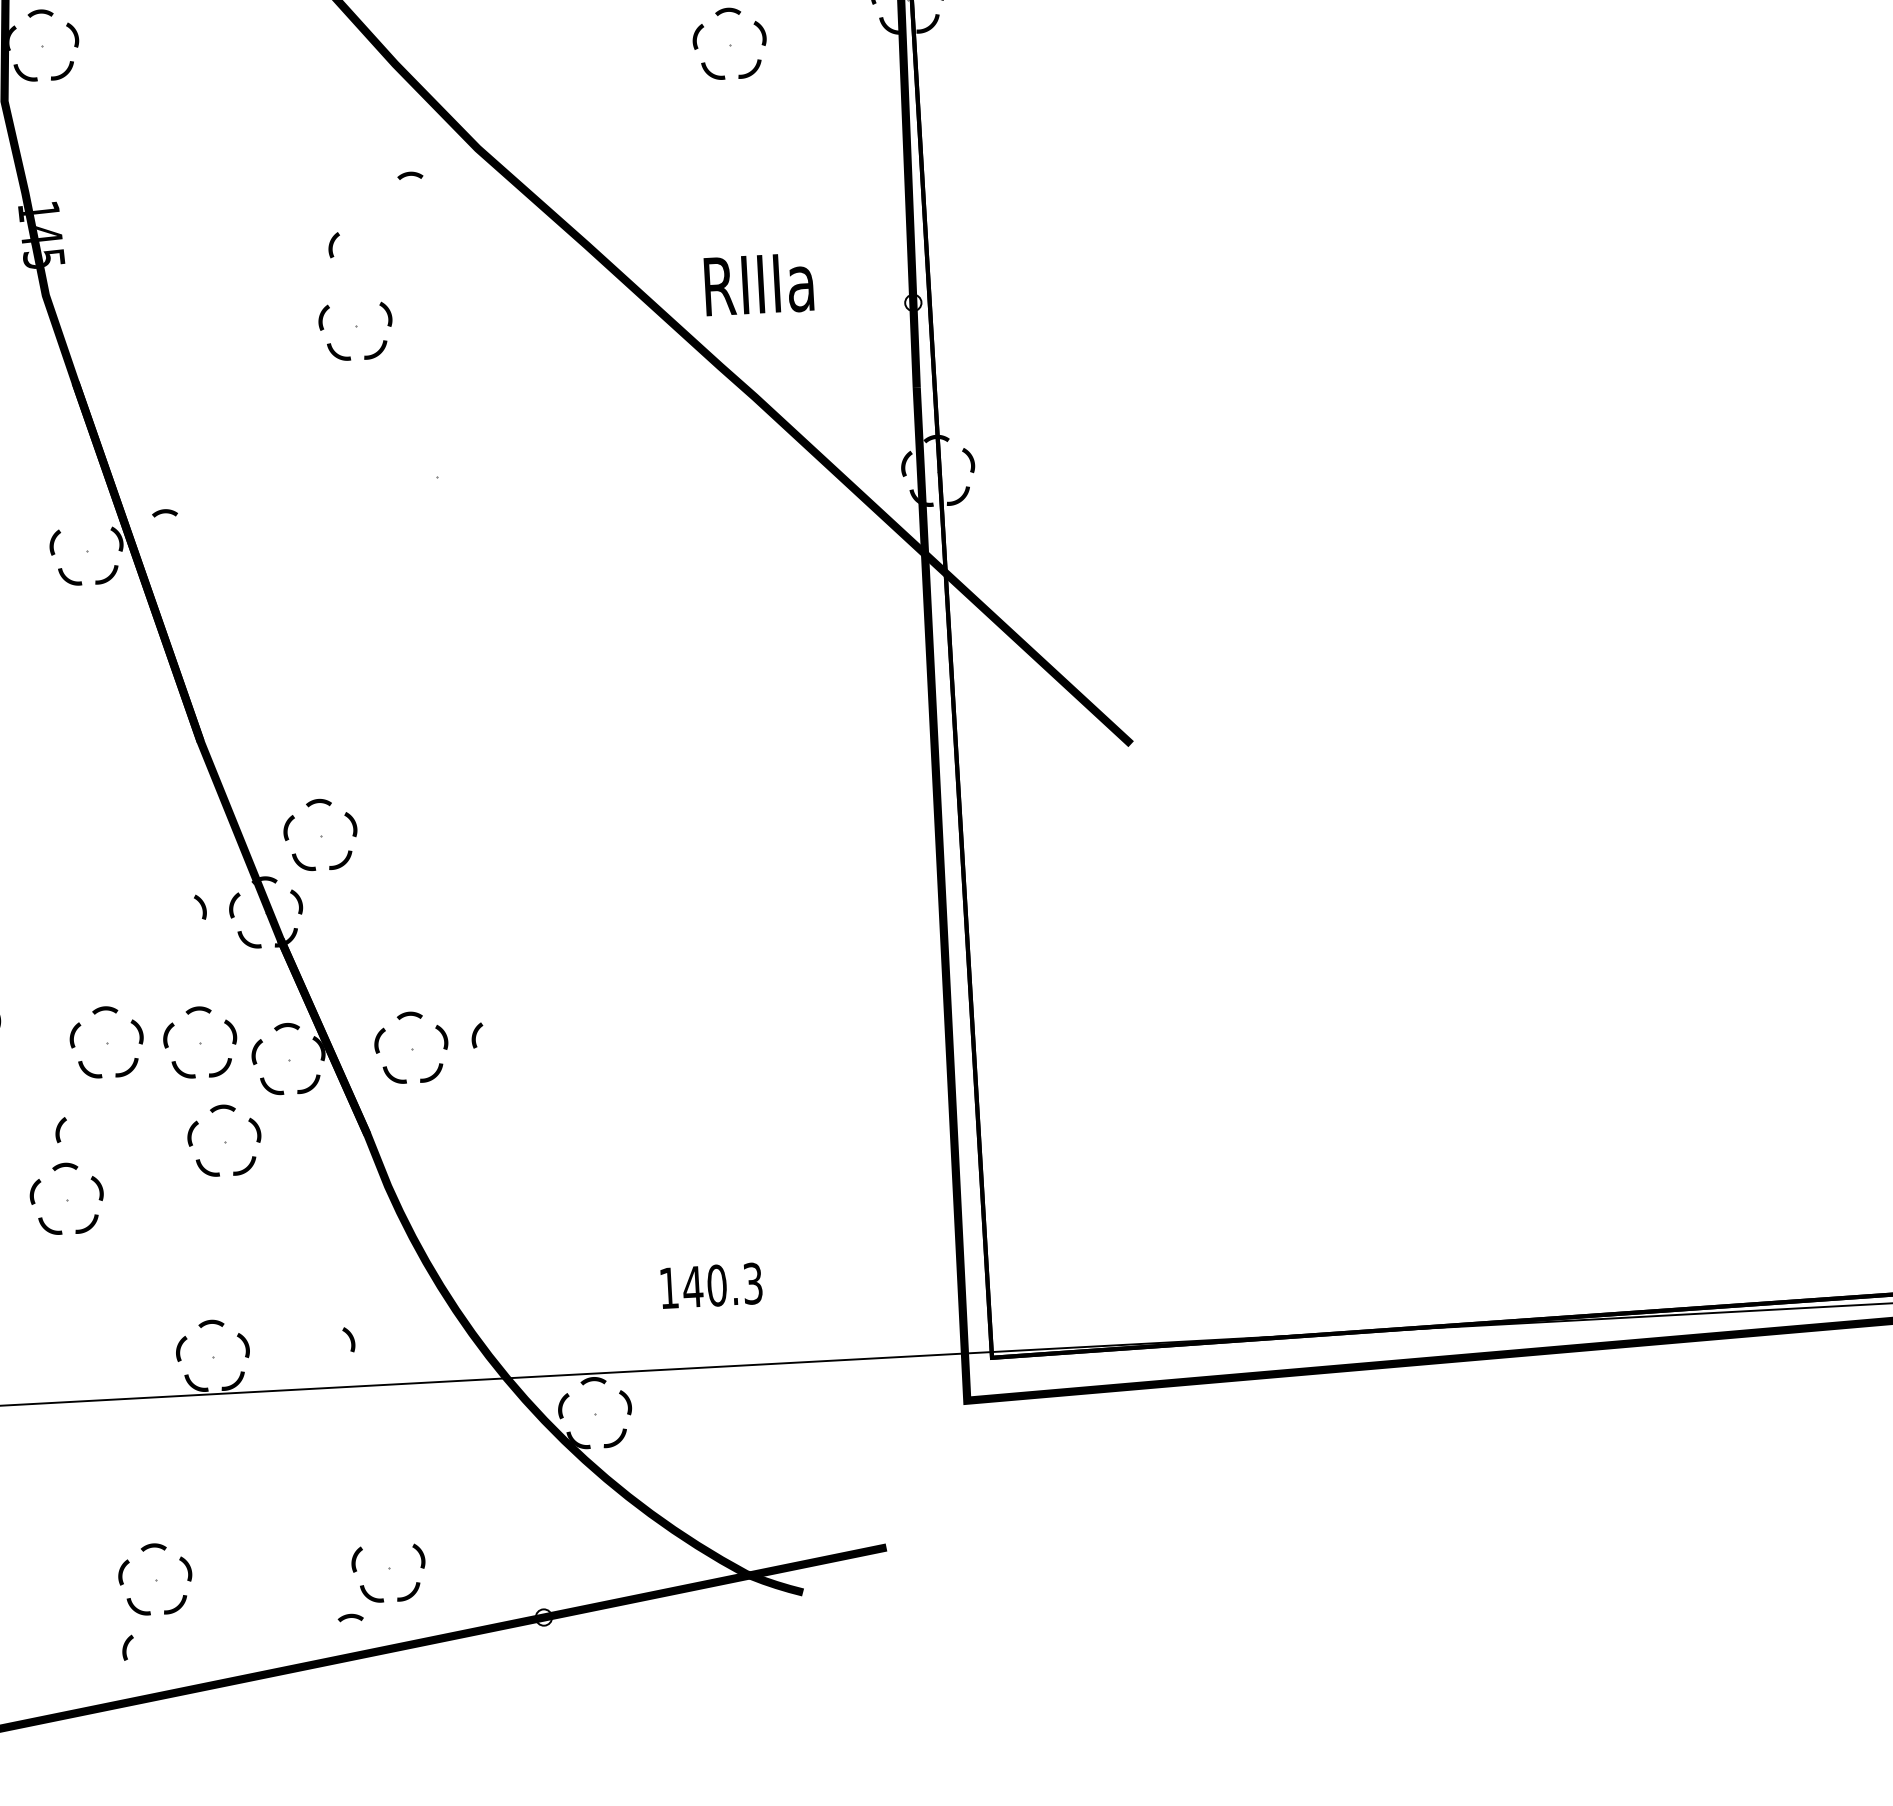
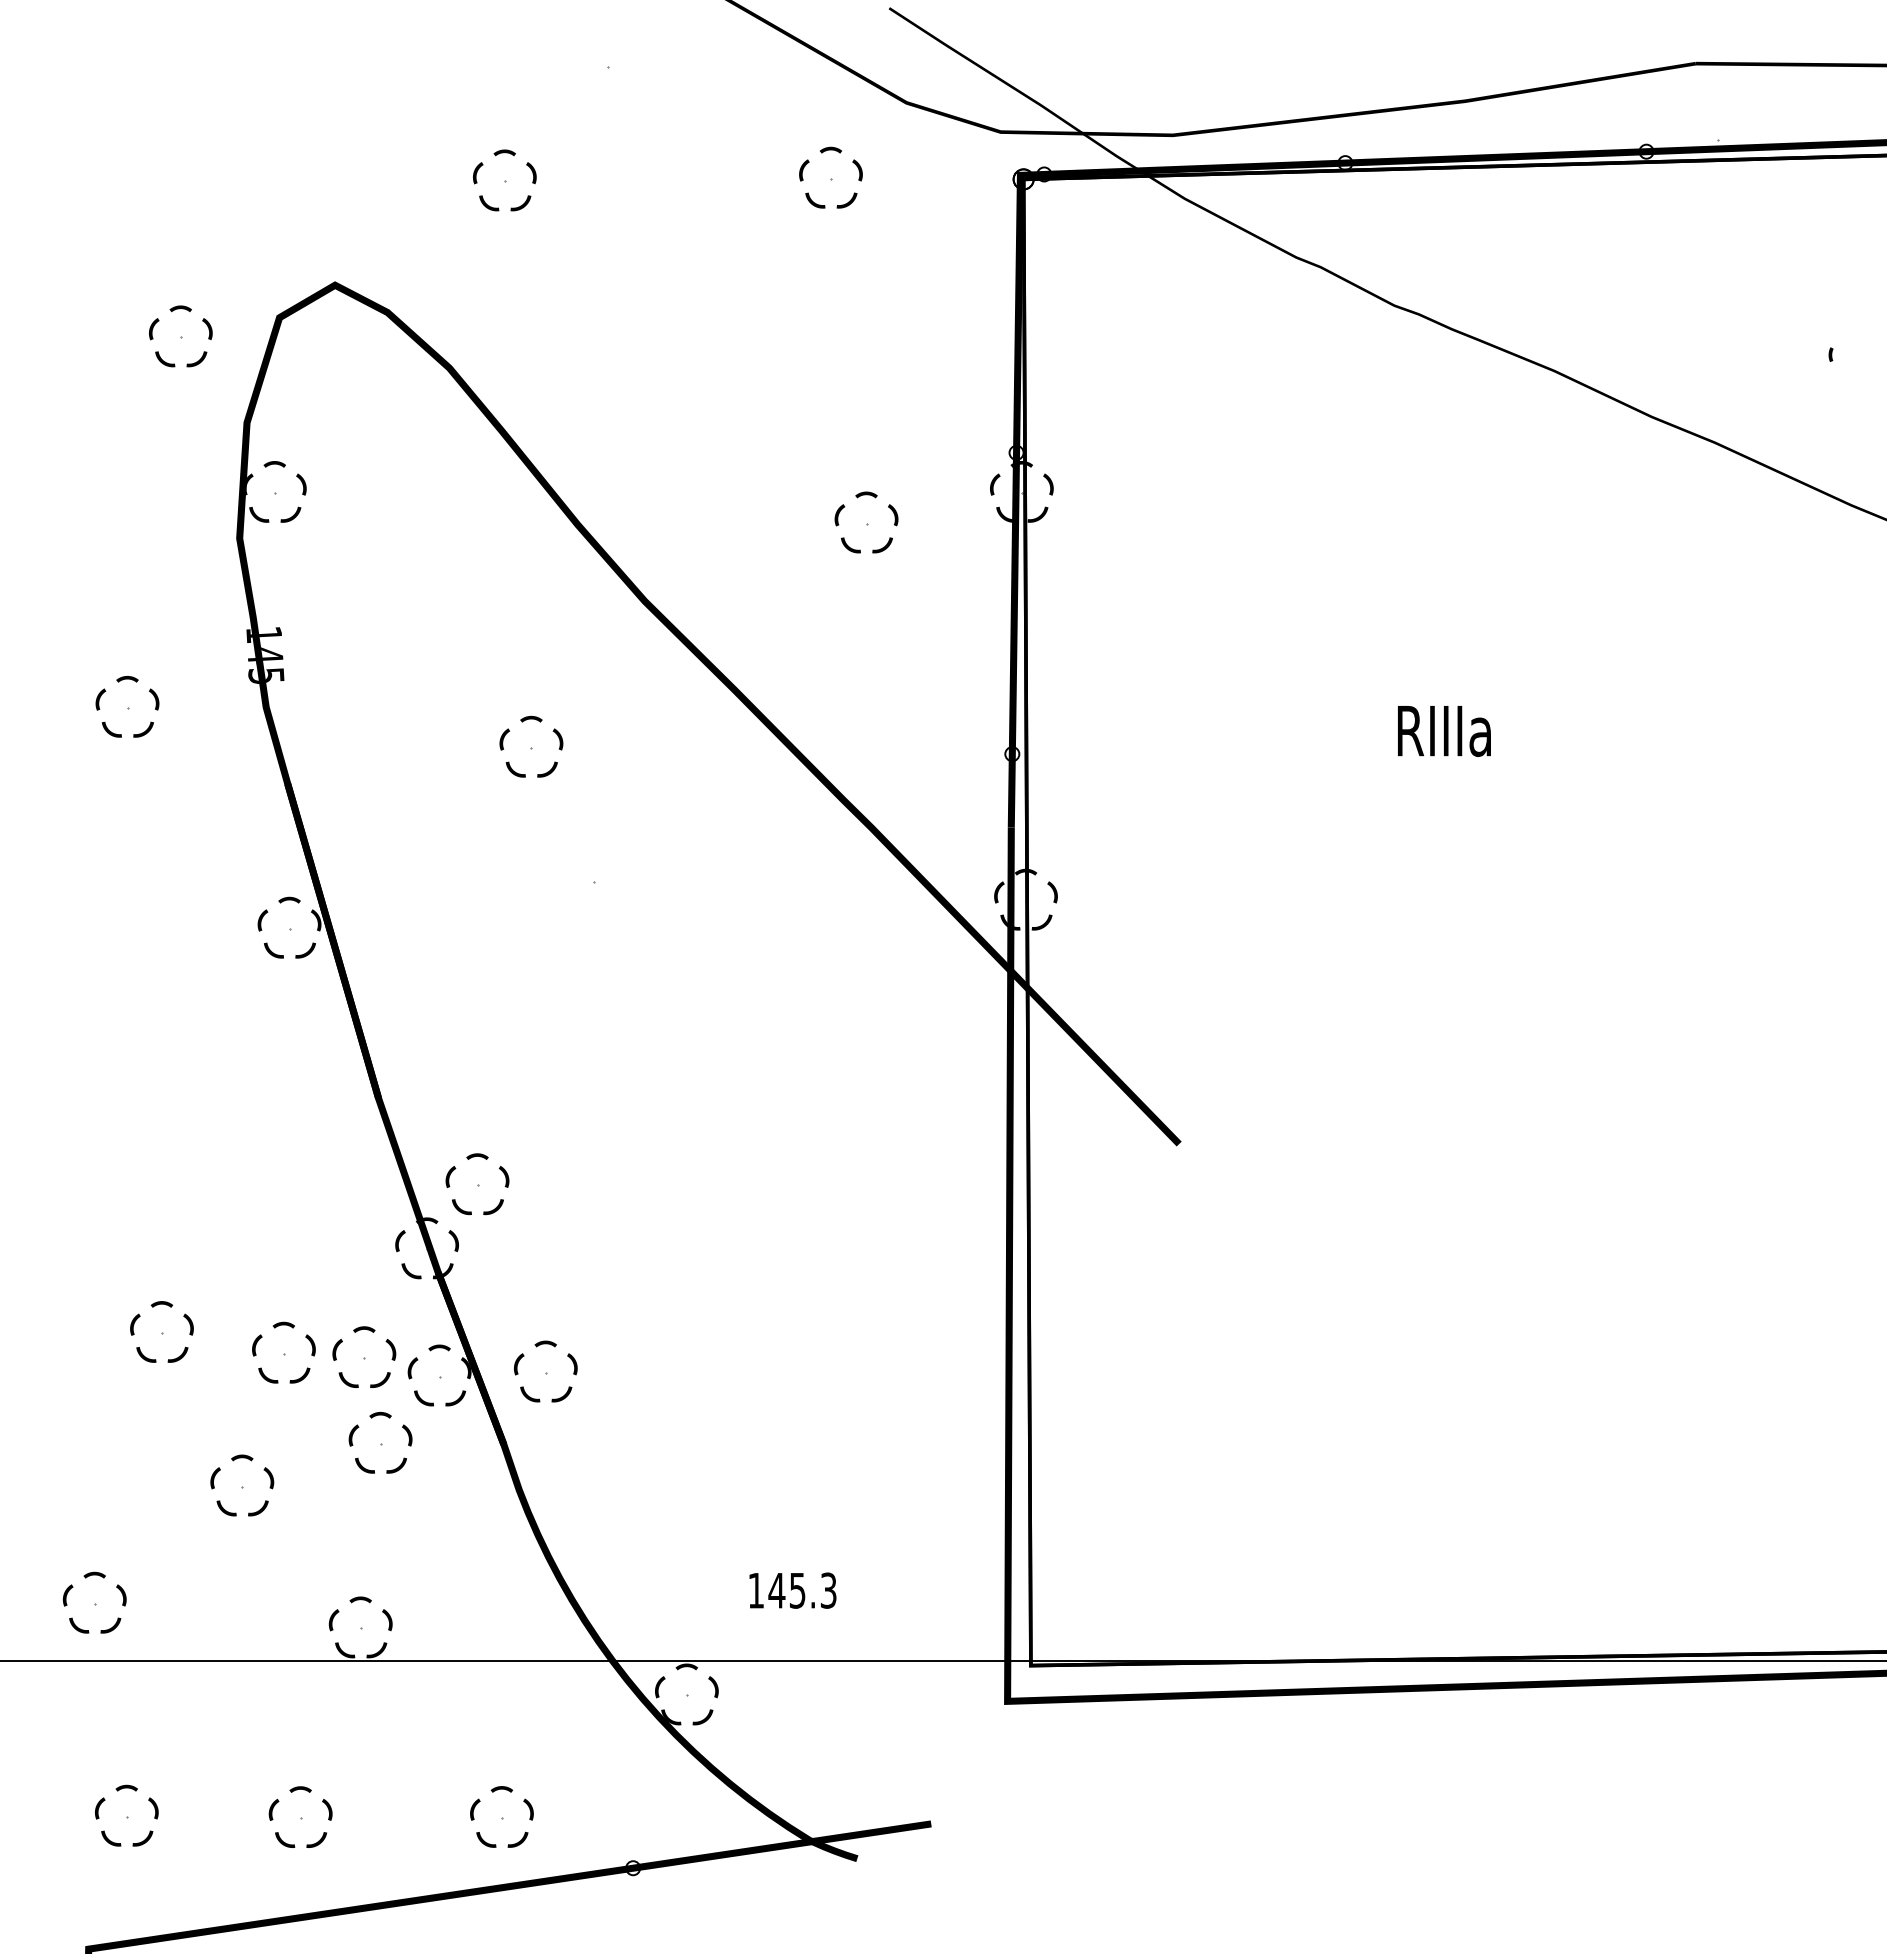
curve: (410, 174) -> (531, 718), moved
curve: (333, 244) -> (516, 676), removed
text: (759, 284) -> (1444, 731), moved
curve: (164, 512) -> (289, 899), moved
curve: (201, 906) -> (371, 1240), removed
curve: (476, 1034) -> (602, 1363), removed
curve: (60, 1130) -> (239, 1426), removed
text: (716, 1285) -> (797, 1590), 140.3 -> 145.3
curve: (350, 1340) -> (479, 1620), removed
curve: (350, 1617) -> (501, 1789), moved
curve: (127, 1647) -> (273, 1874), removed

